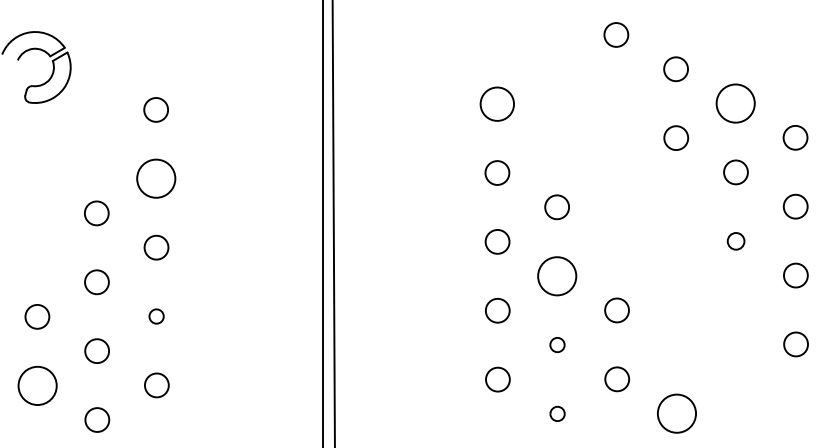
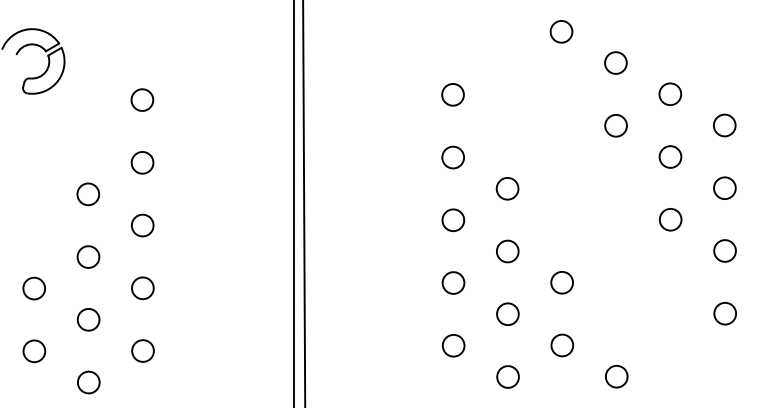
circle: (496, 103) -> (452, 94), size x0.71
circle: (735, 103) -> (670, 94), size x0.62
circle: (156, 178) -> (142, 162), size x0.62
circle: (735, 241) -> (670, 219), size x1.43
circle: (557, 275) -> (507, 250), size x0.62
circle: (156, 316) -> (142, 288), size x1.67
circle: (557, 344) -> (507, 313), size x1.67
circle: (37, 385) -> (34, 351), size x0.62
circle: (557, 413) -> (507, 376), size x1.67
circle: (676, 413) -> (616, 376), size x0.62

